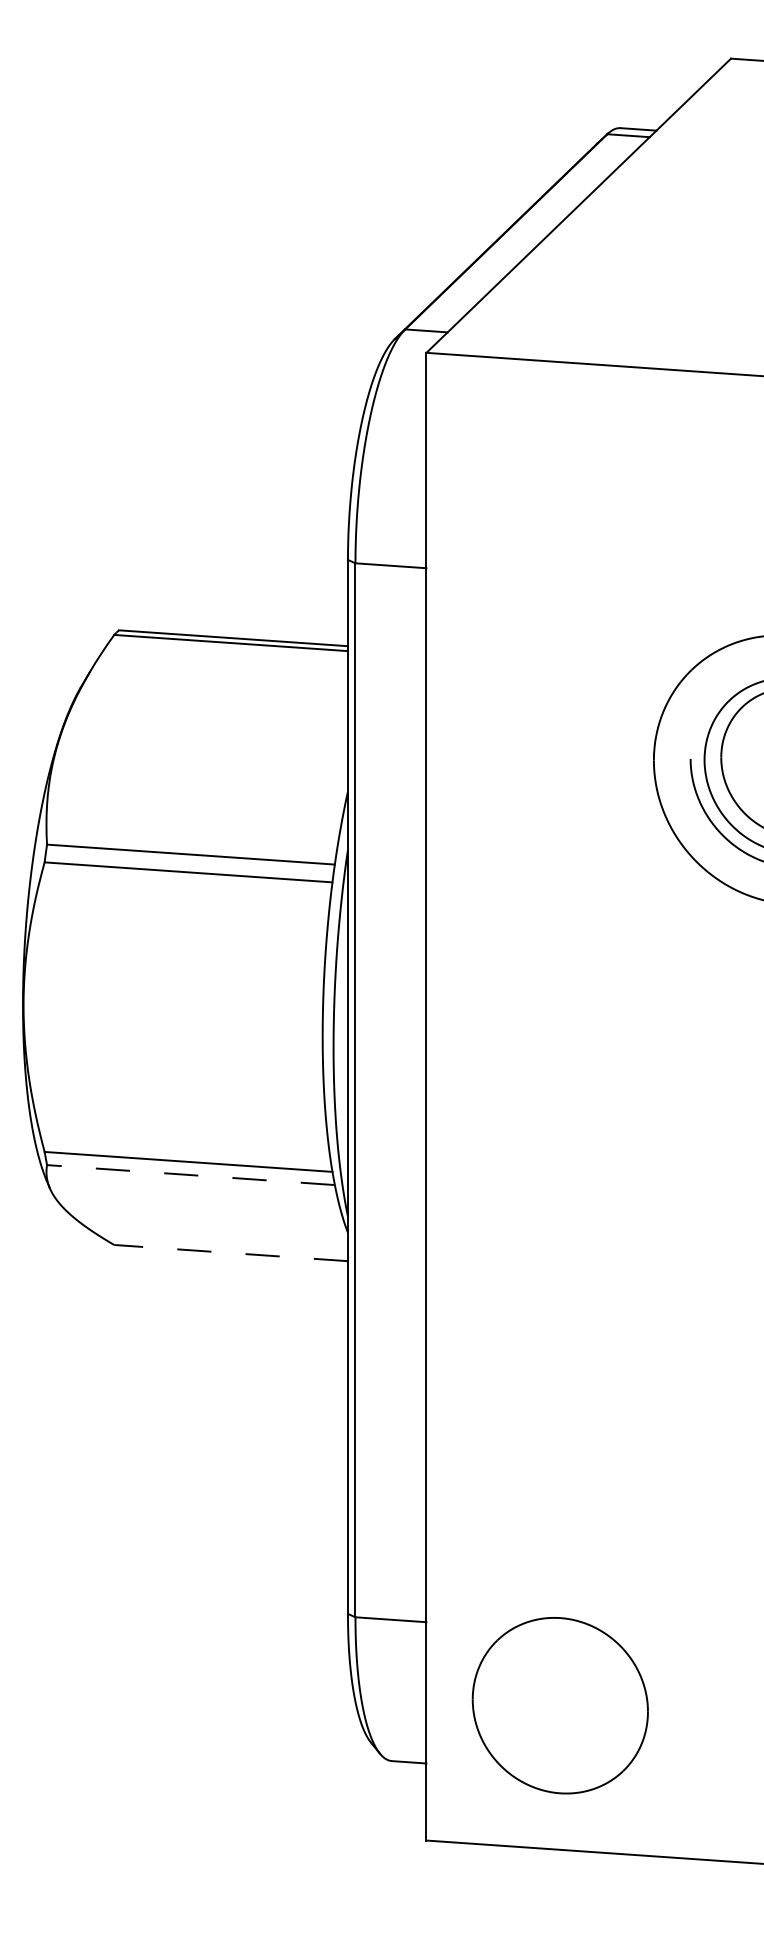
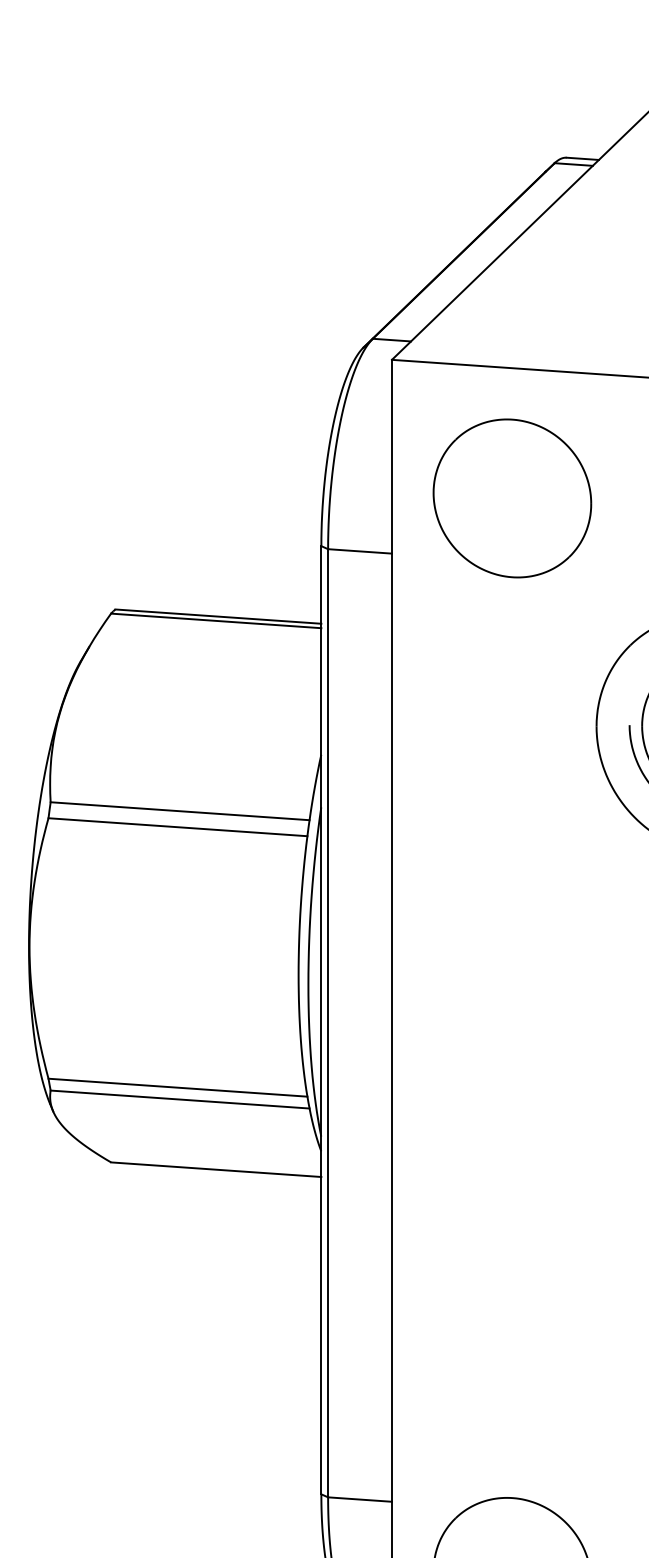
part: (559, 506) -> (511, 498), added
line: (190, 1175) -> (179, 1099), dashed -> solid
line: (230, 1253) -> (215, 1170), dashed -> solid

